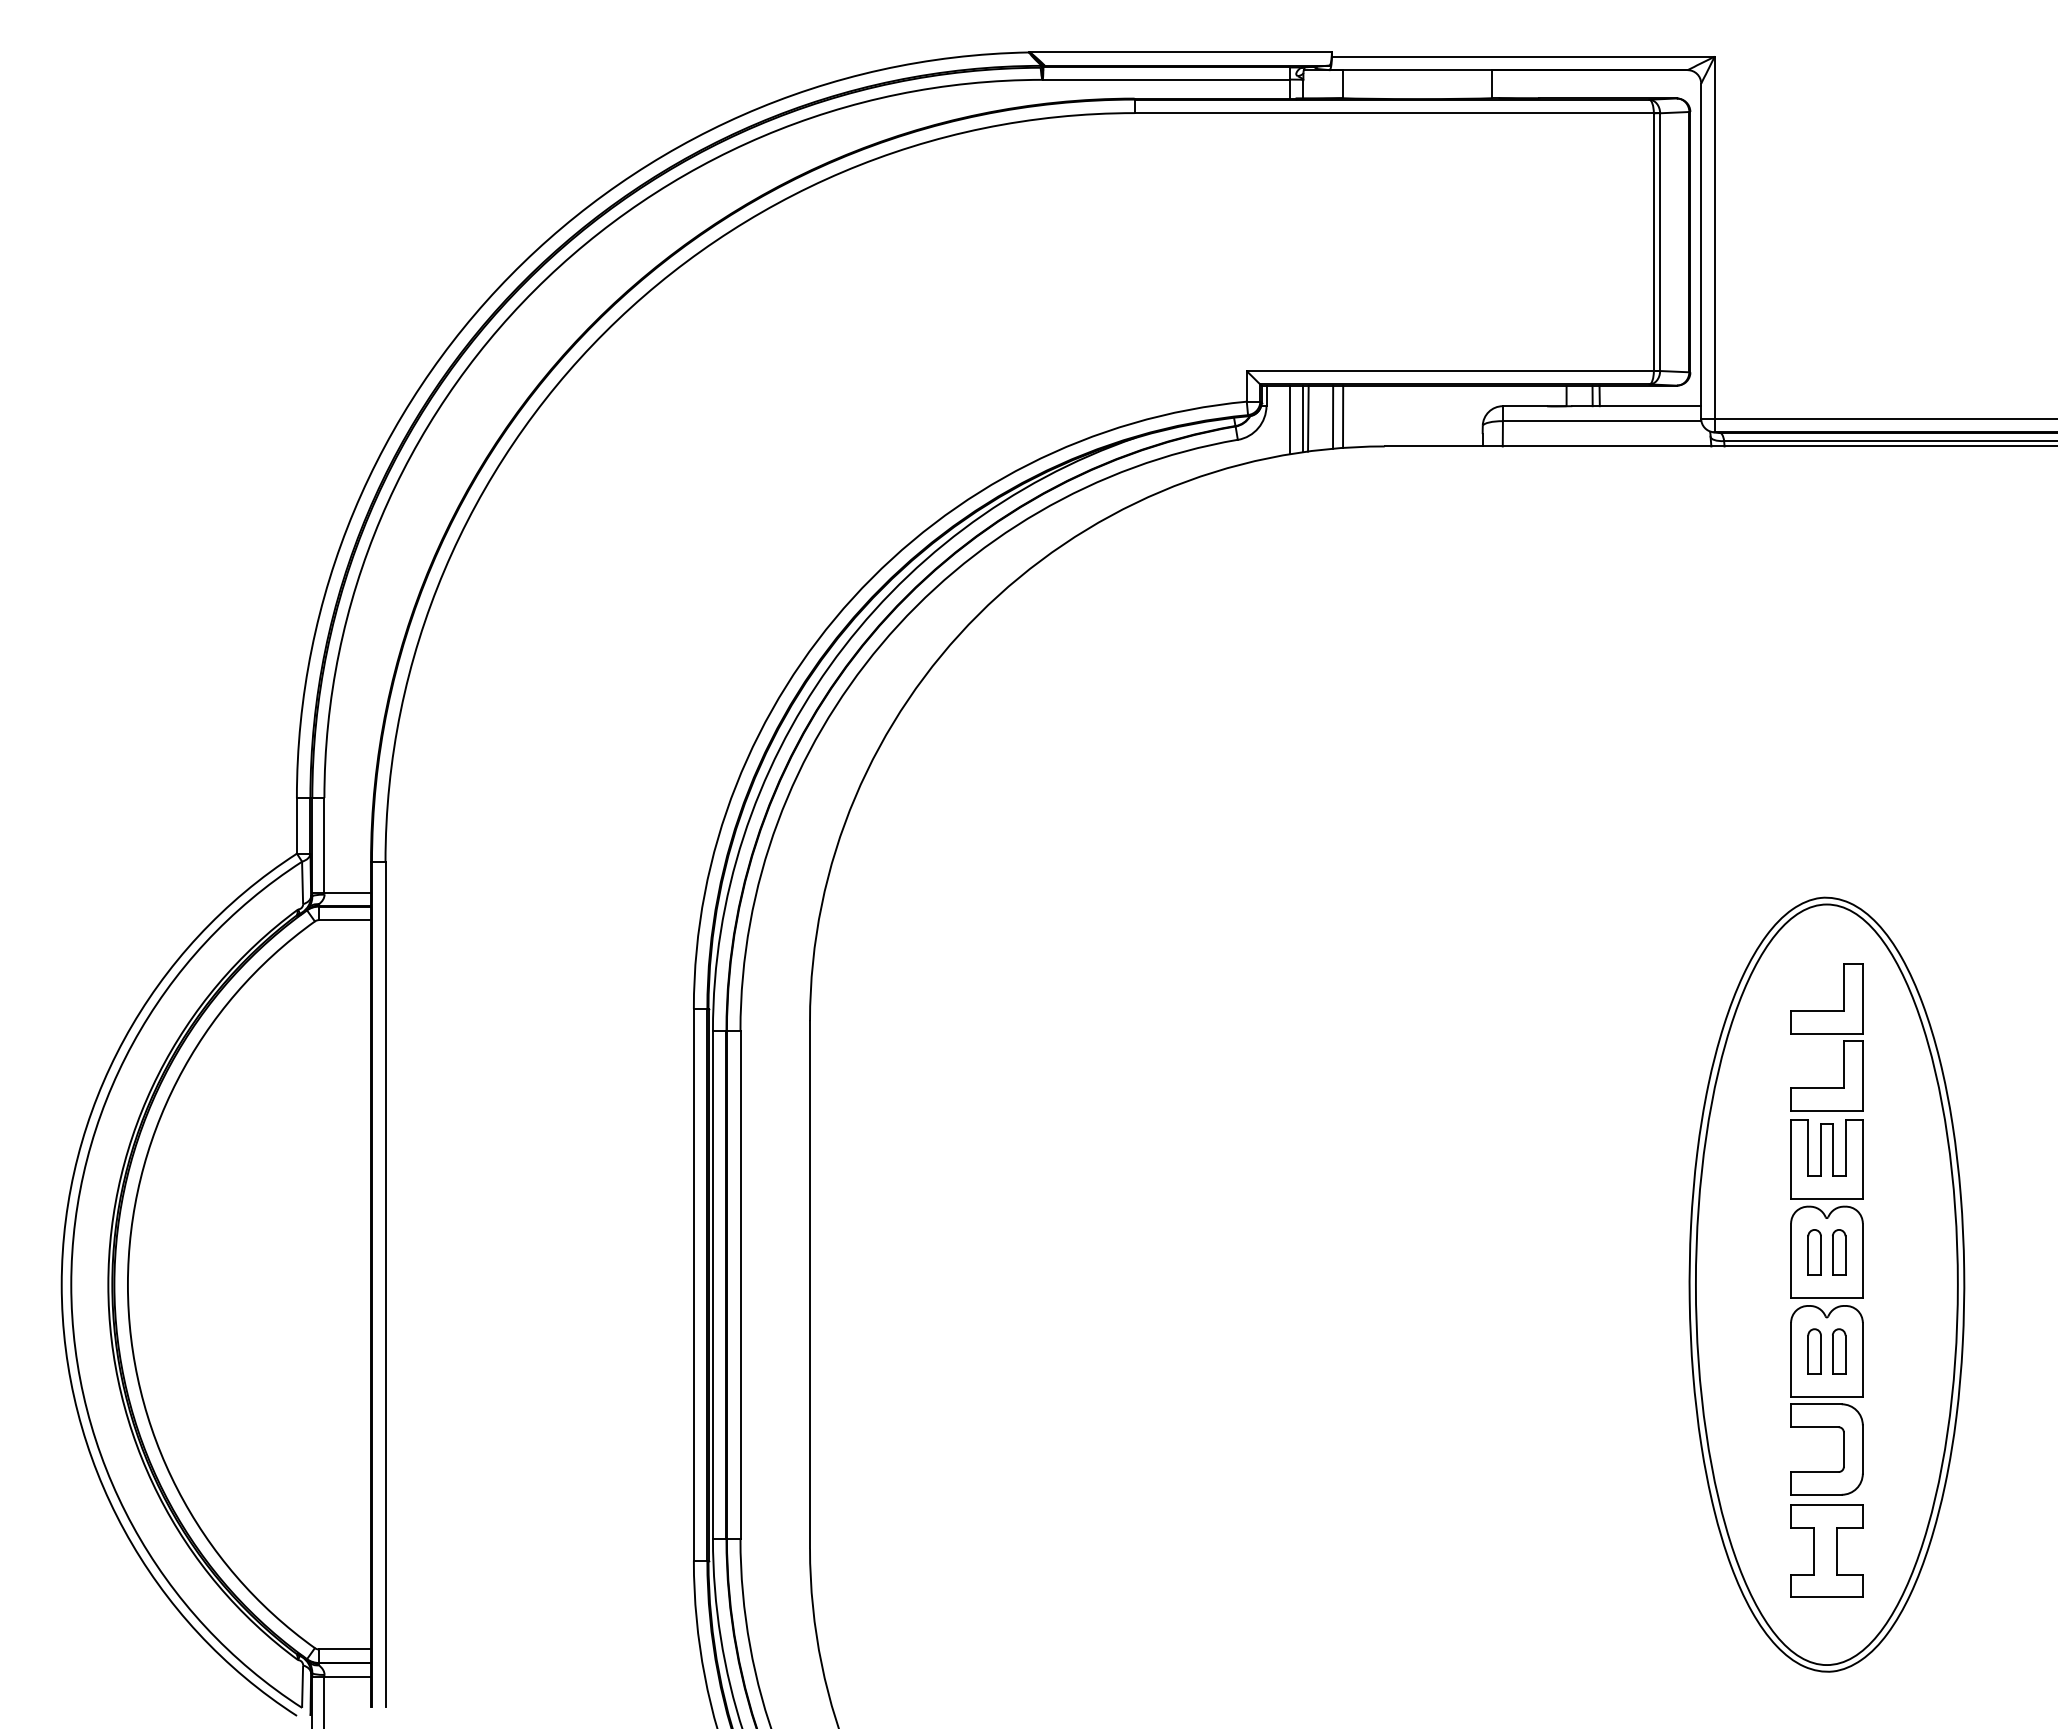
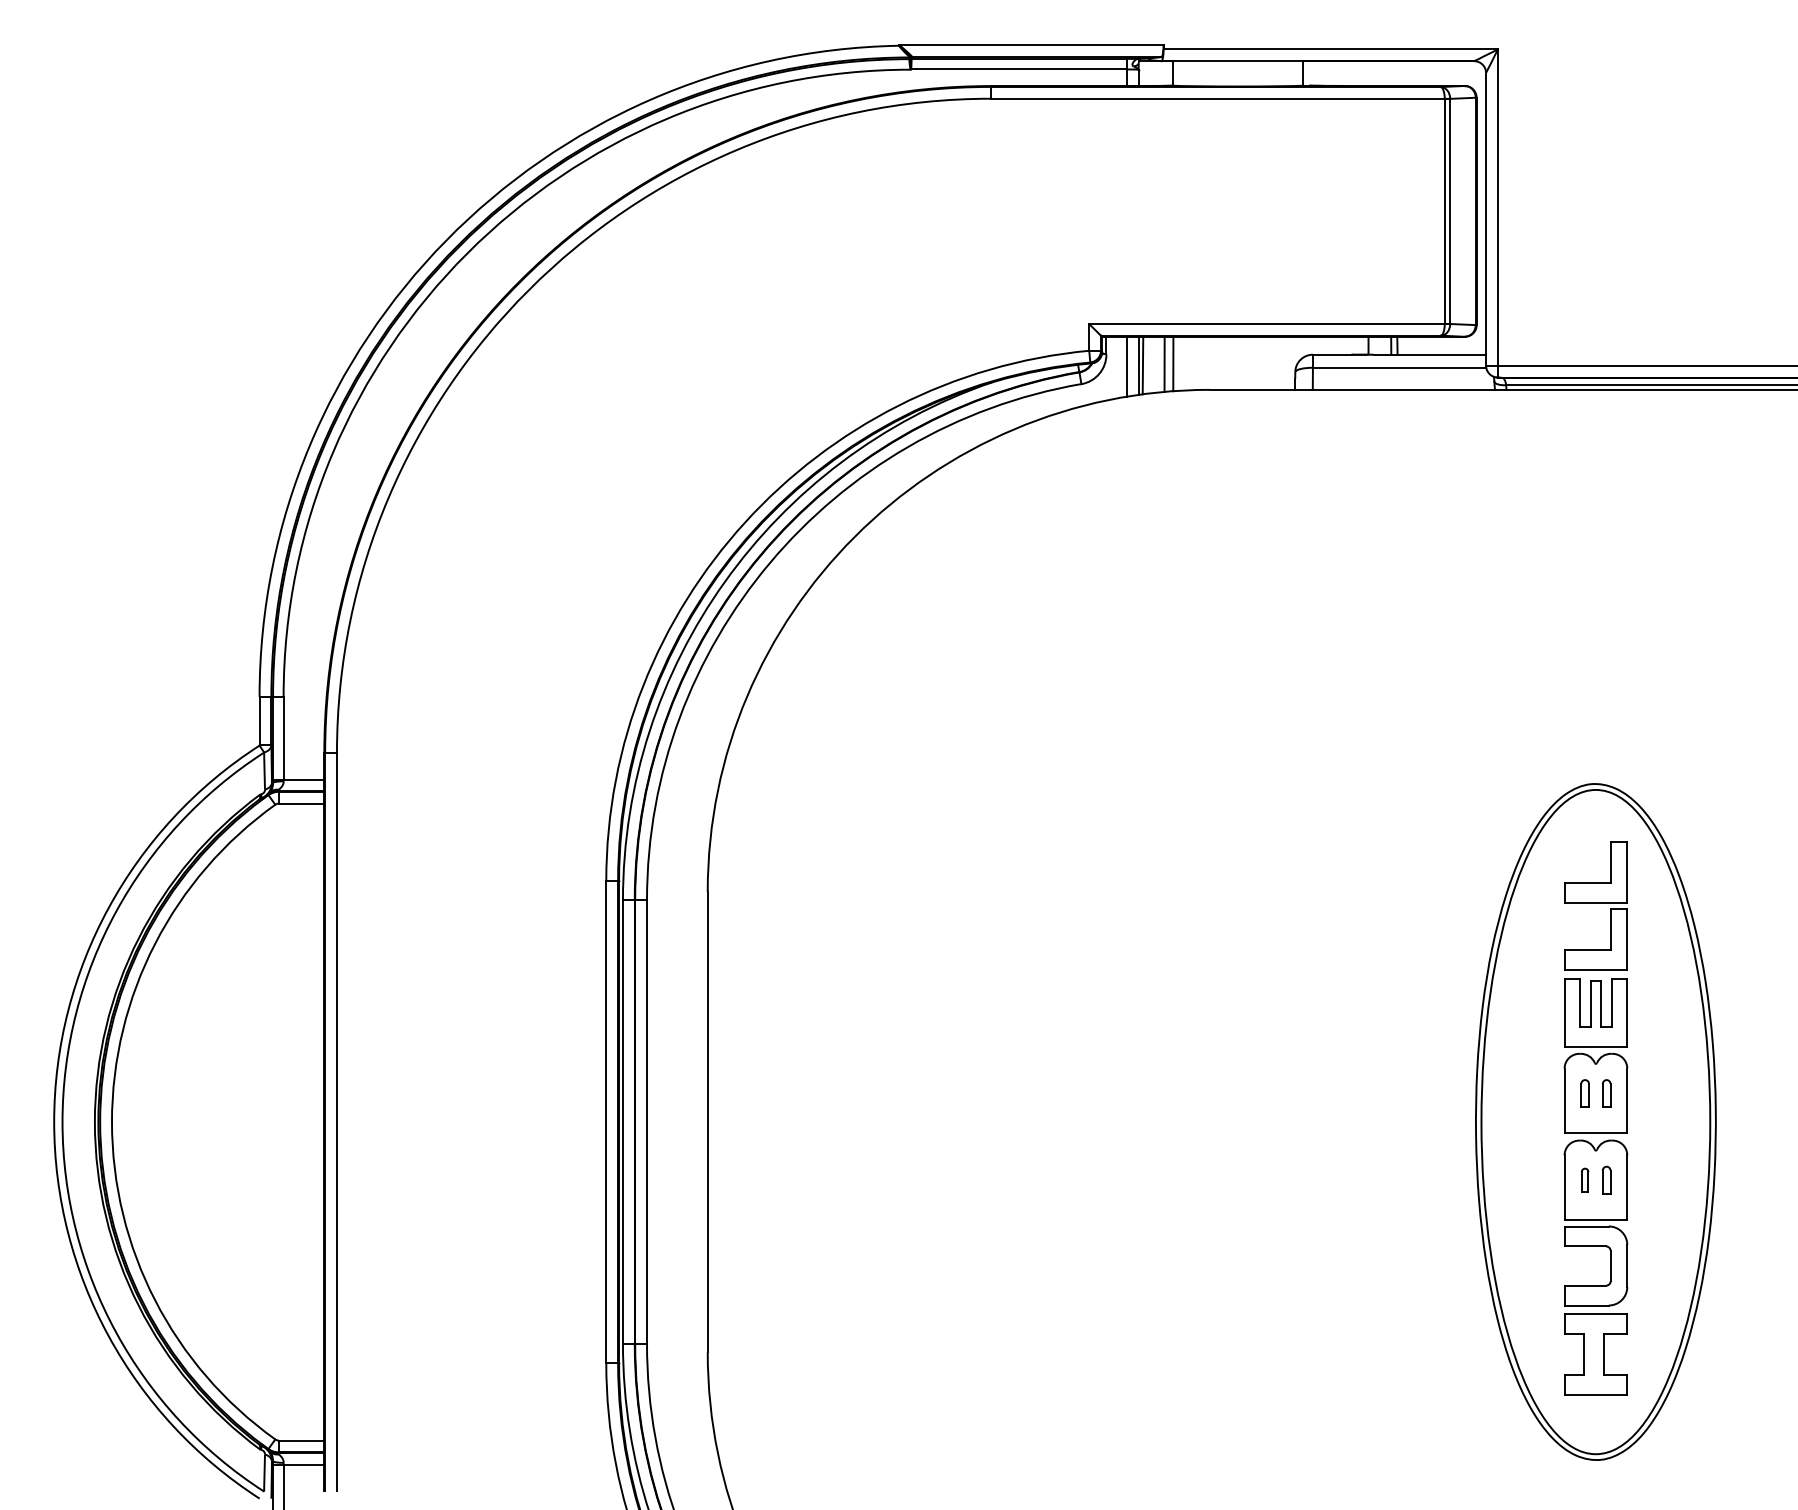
part: (1814, 1252) -> (1585, 1093), size x0.7
part: (1839, 1252) -> (1606, 1093), size x0.7
part: (1814, 1351) -> (1585, 1180), size x0.6
part: (1839, 1351) -> (1606, 1180), size x0.7

